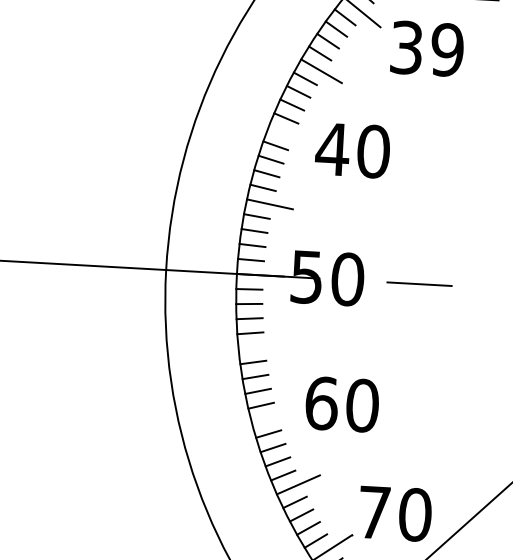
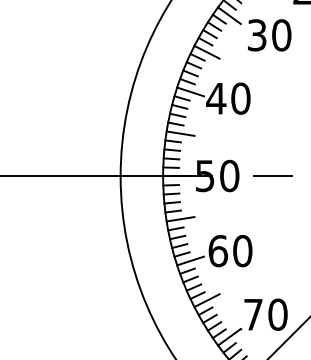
text: (447, 50) -> (281, 35), 39 -> 30
line: (290, 135) -> (190, 91), added
line: (261, 347) -> (180, 219), added
line: (274, 416) -> (190, 260), added

